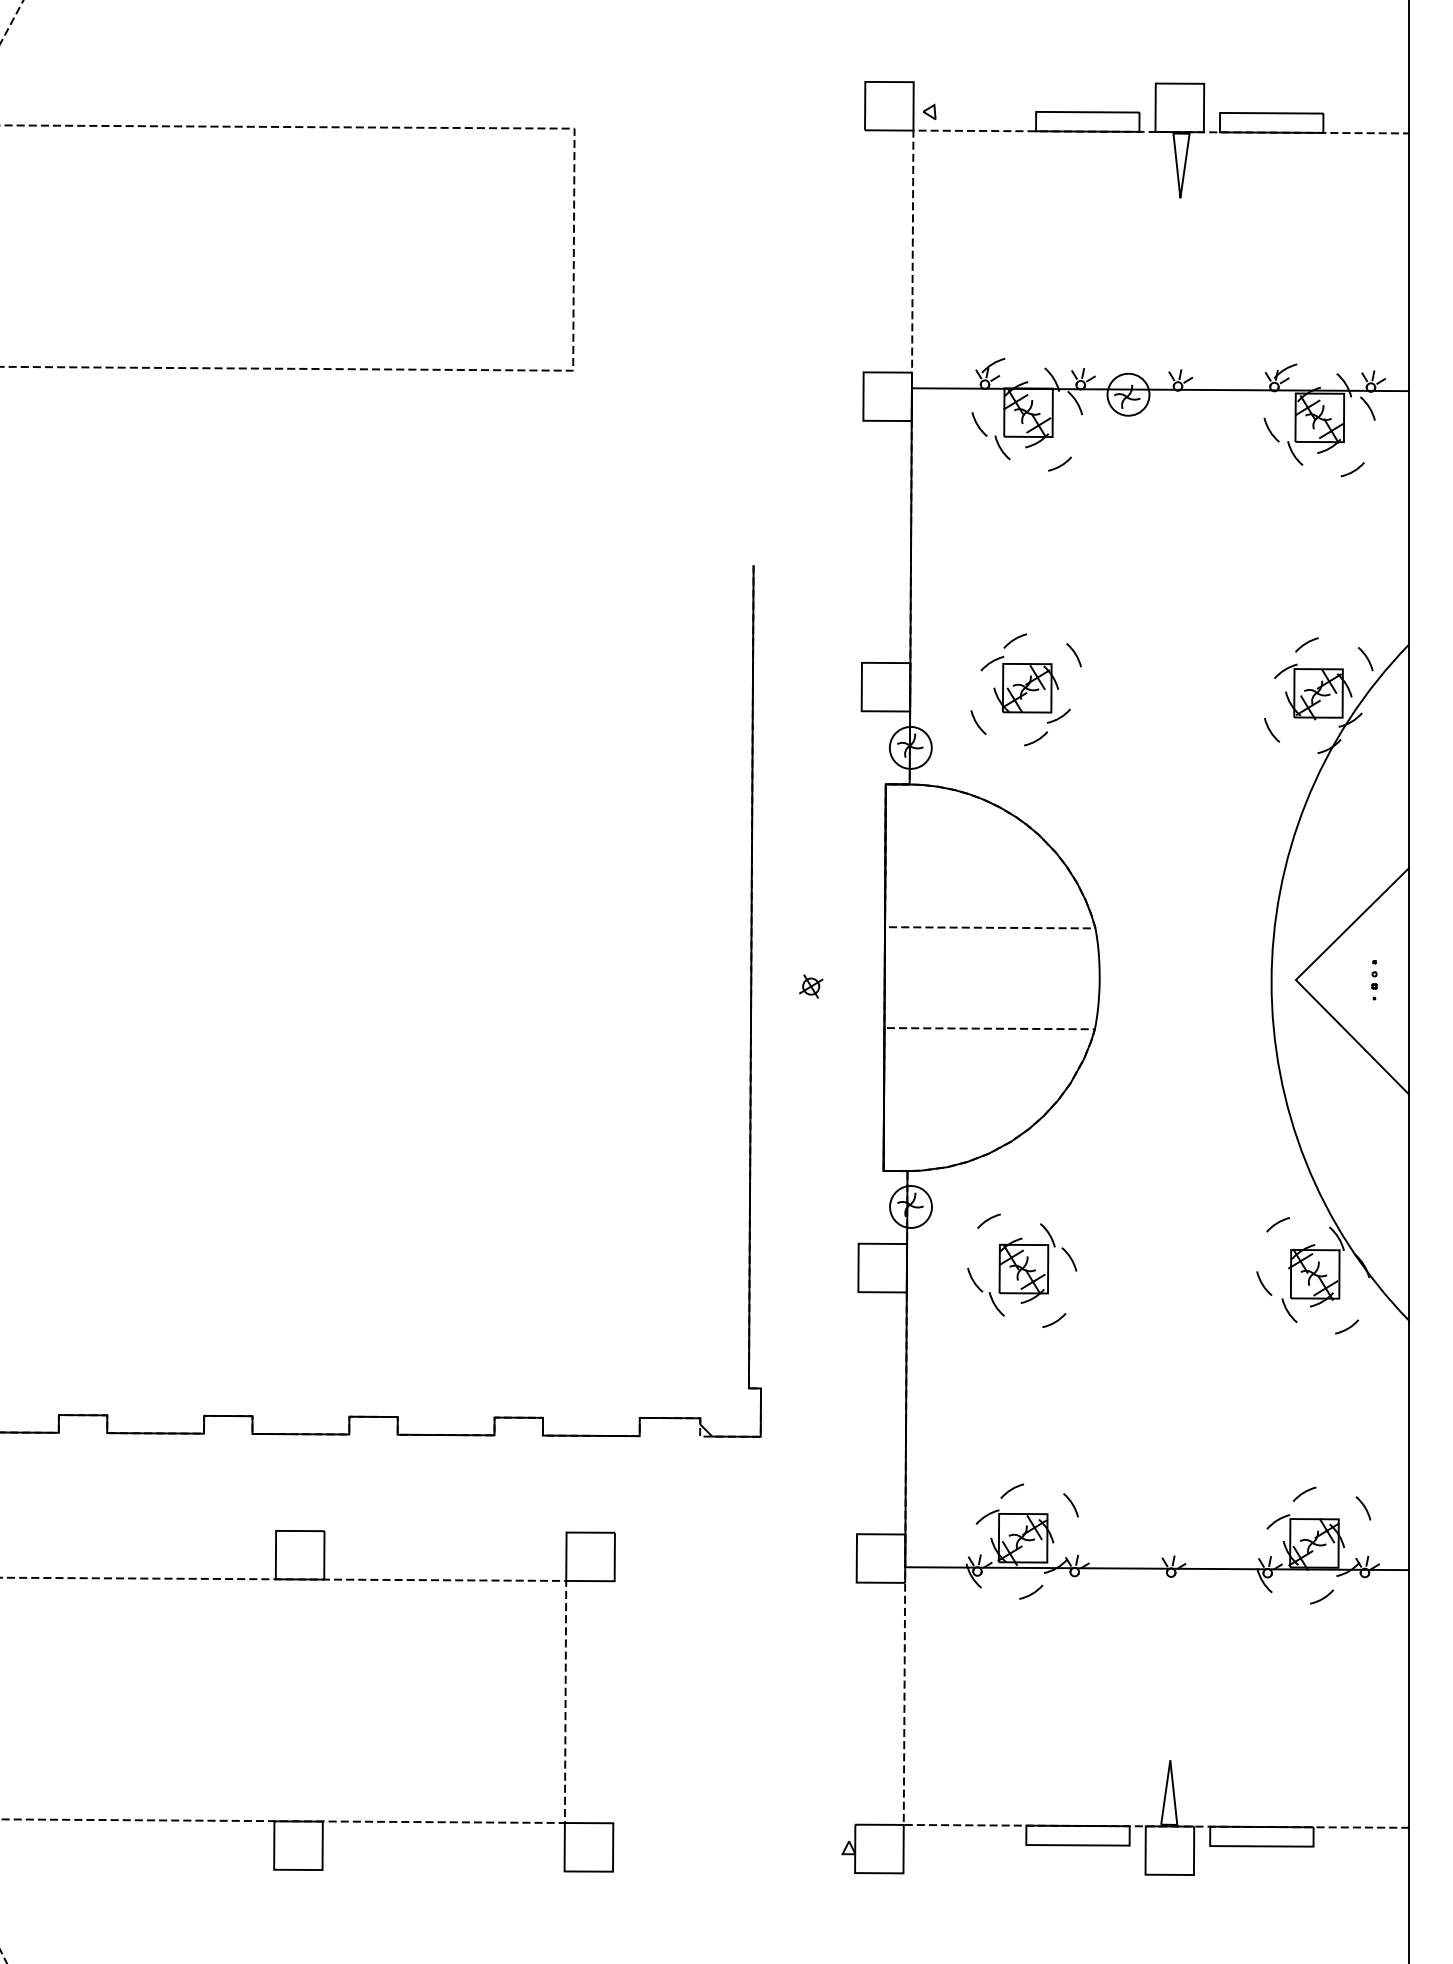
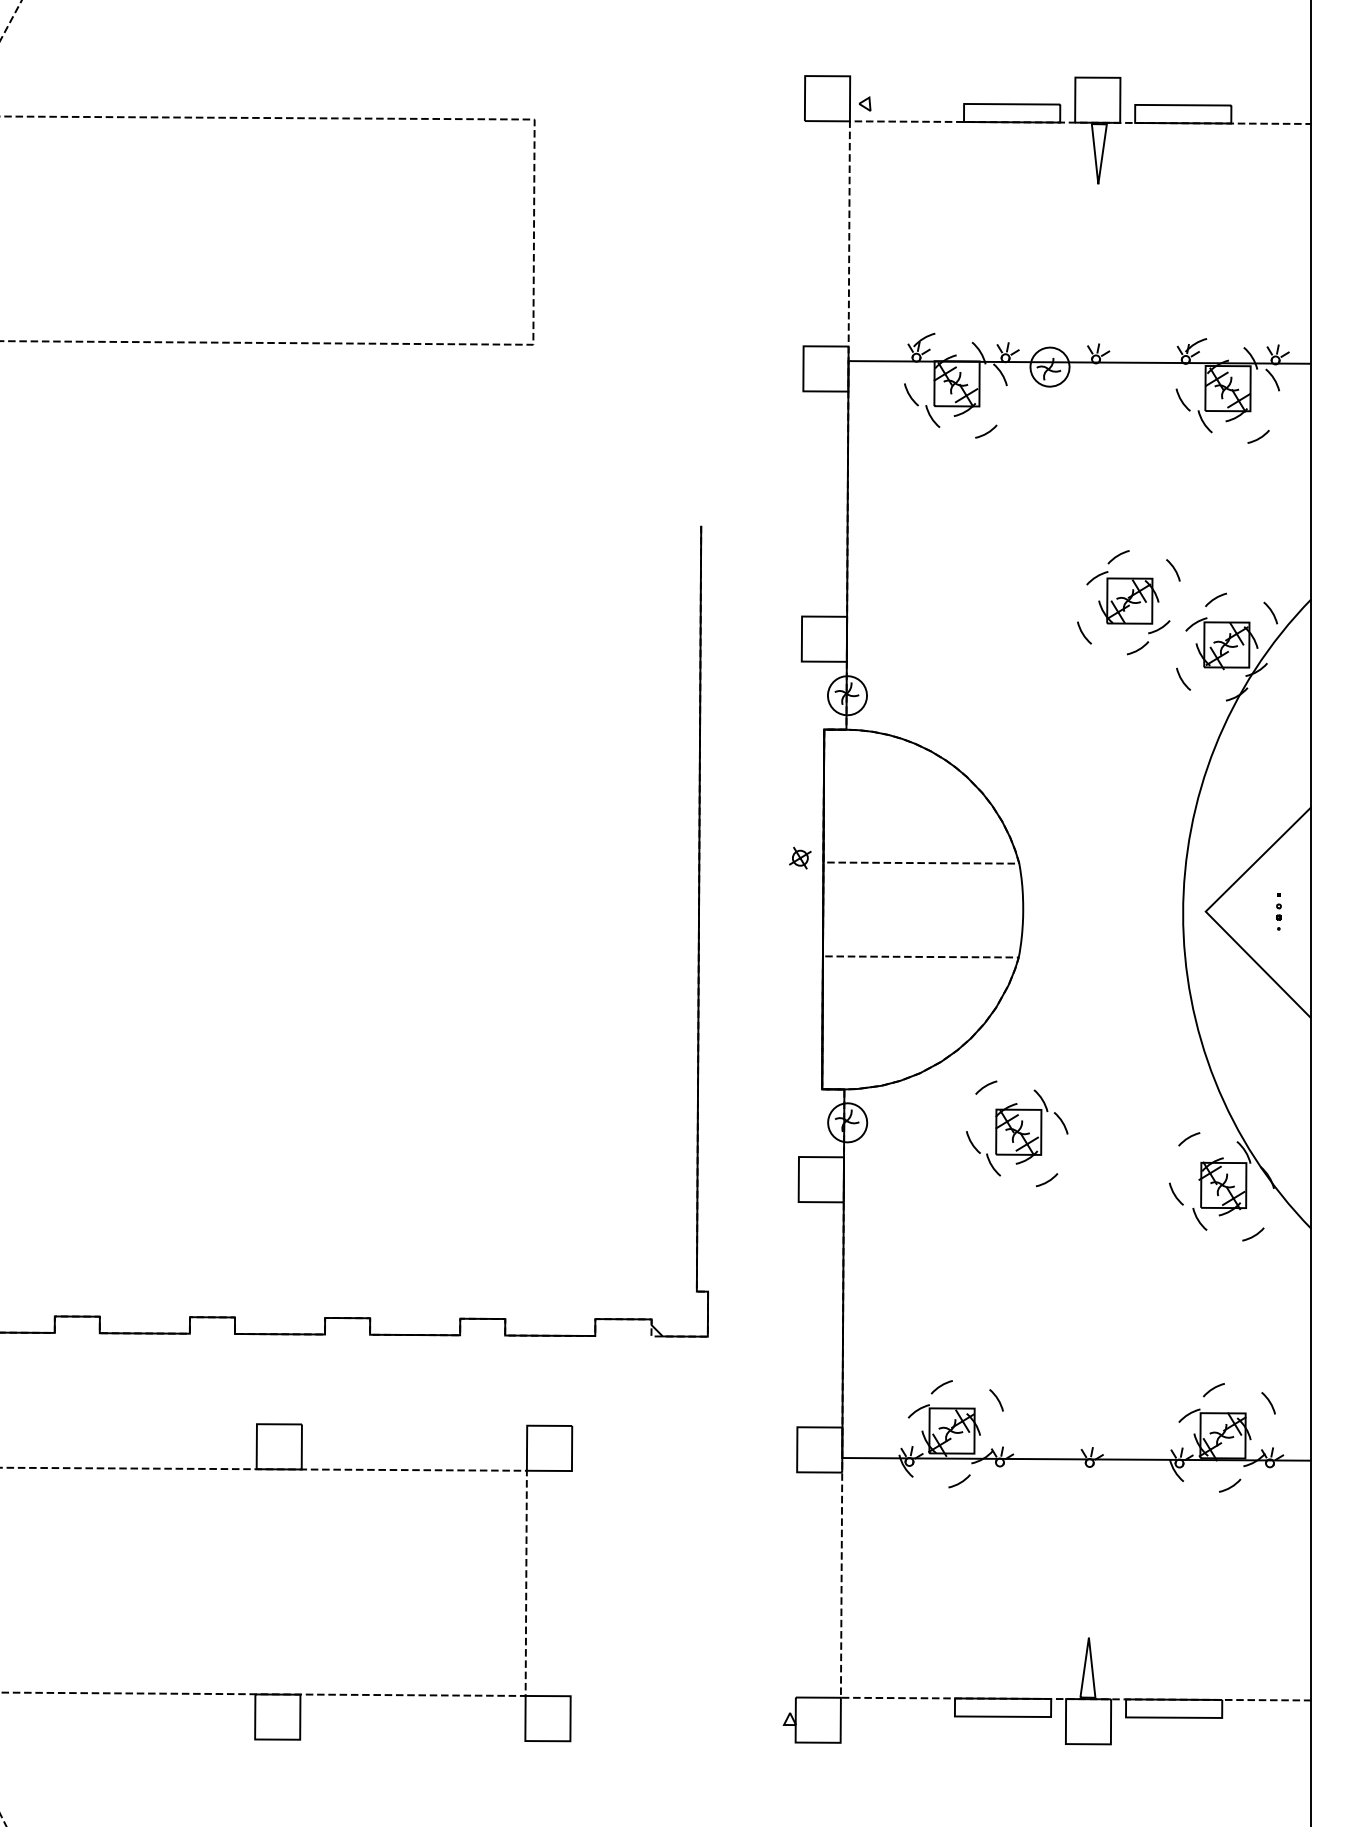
part: (1025, 689) -> (1128, 602), moved
part: (811, 986) -> (800, 858), moved
part: (1022, 1270) -> (1017, 1133), moved

